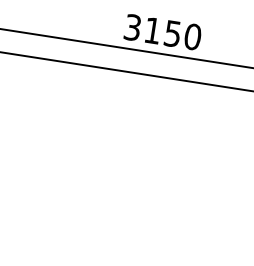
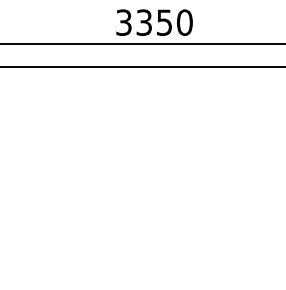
text: (152, 30) -> (143, 22), 3150 -> 3350

